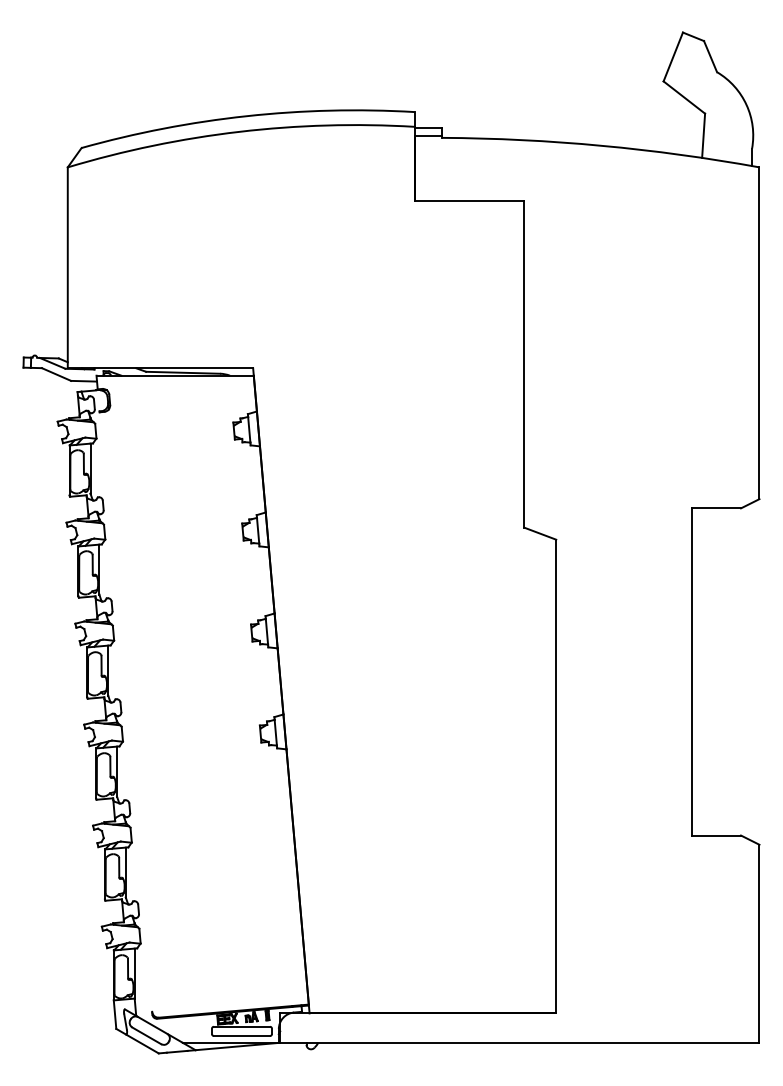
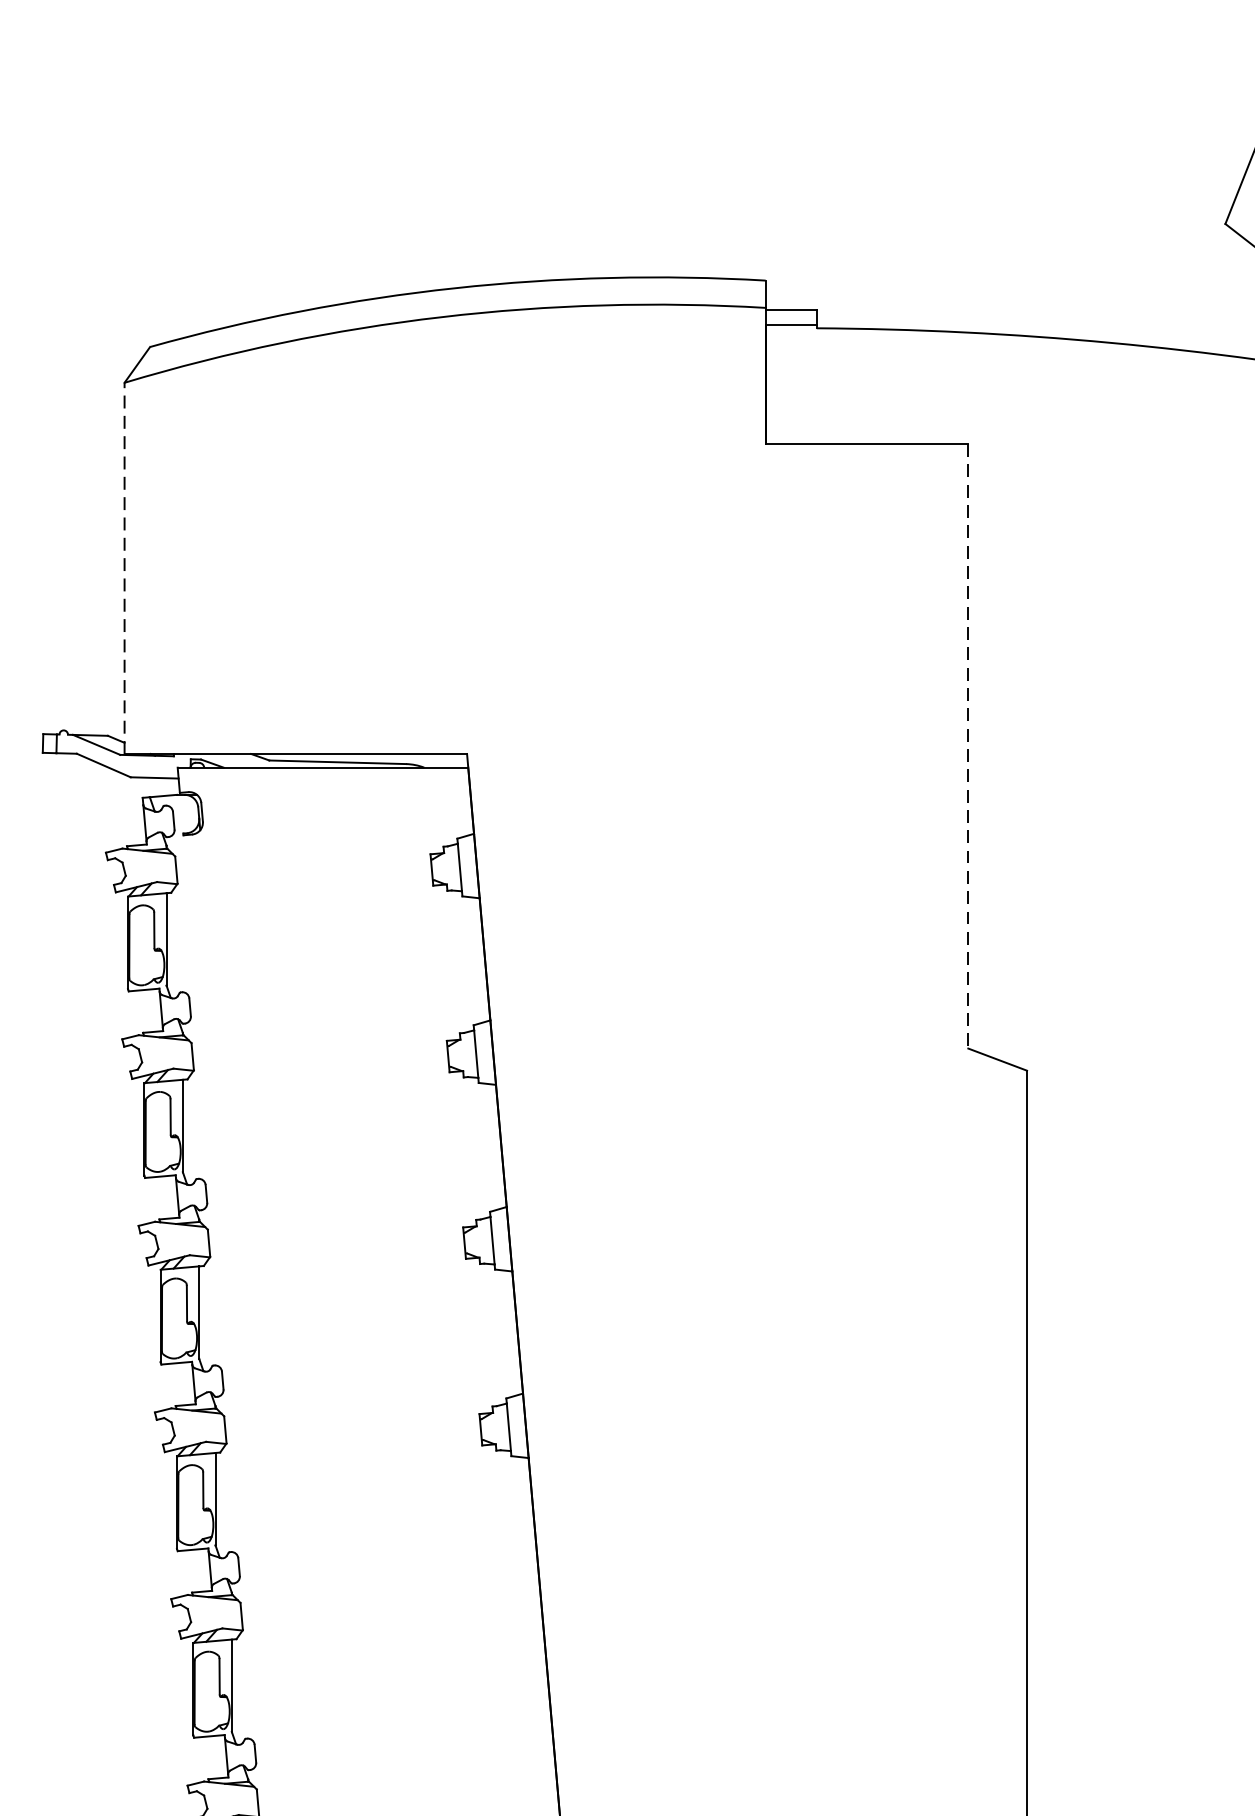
line: (67, 267) -> (124, 567), solid -> dashed
line: (524, 364) -> (968, 746), solid -> dashed

